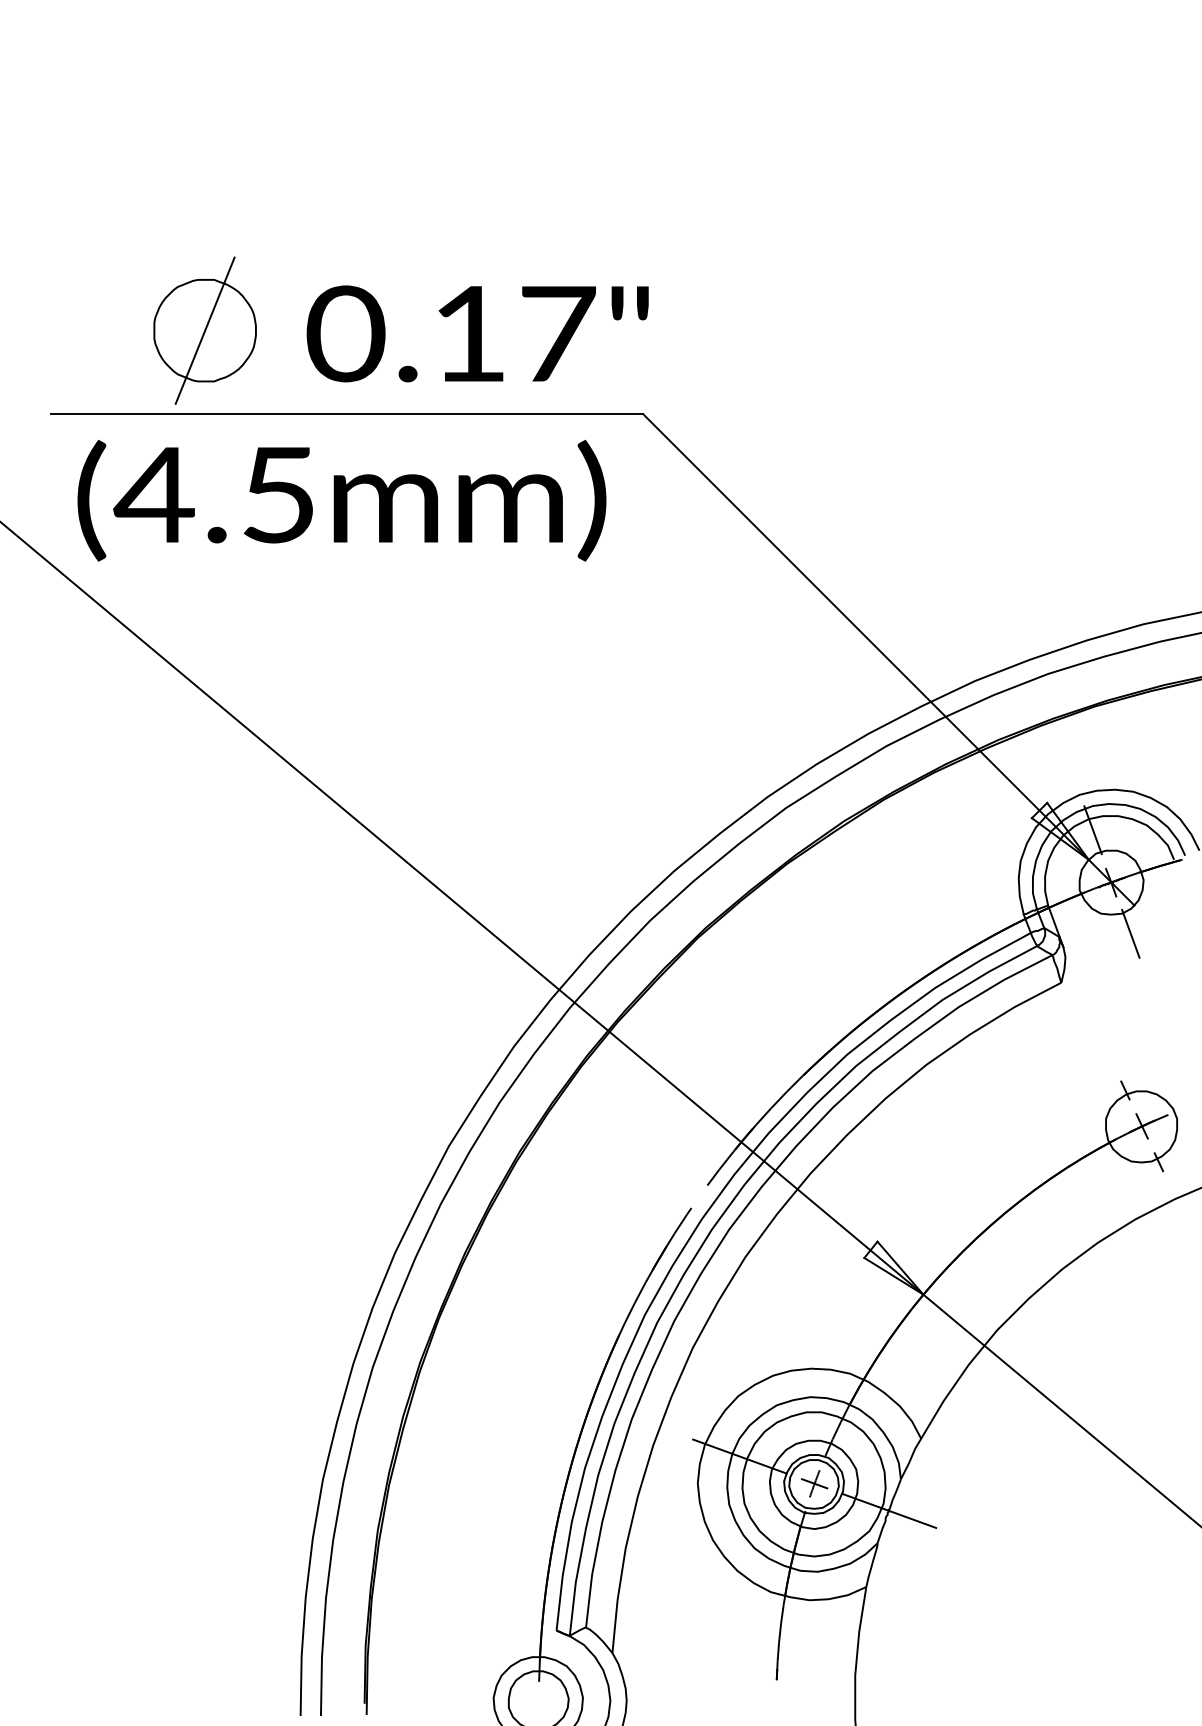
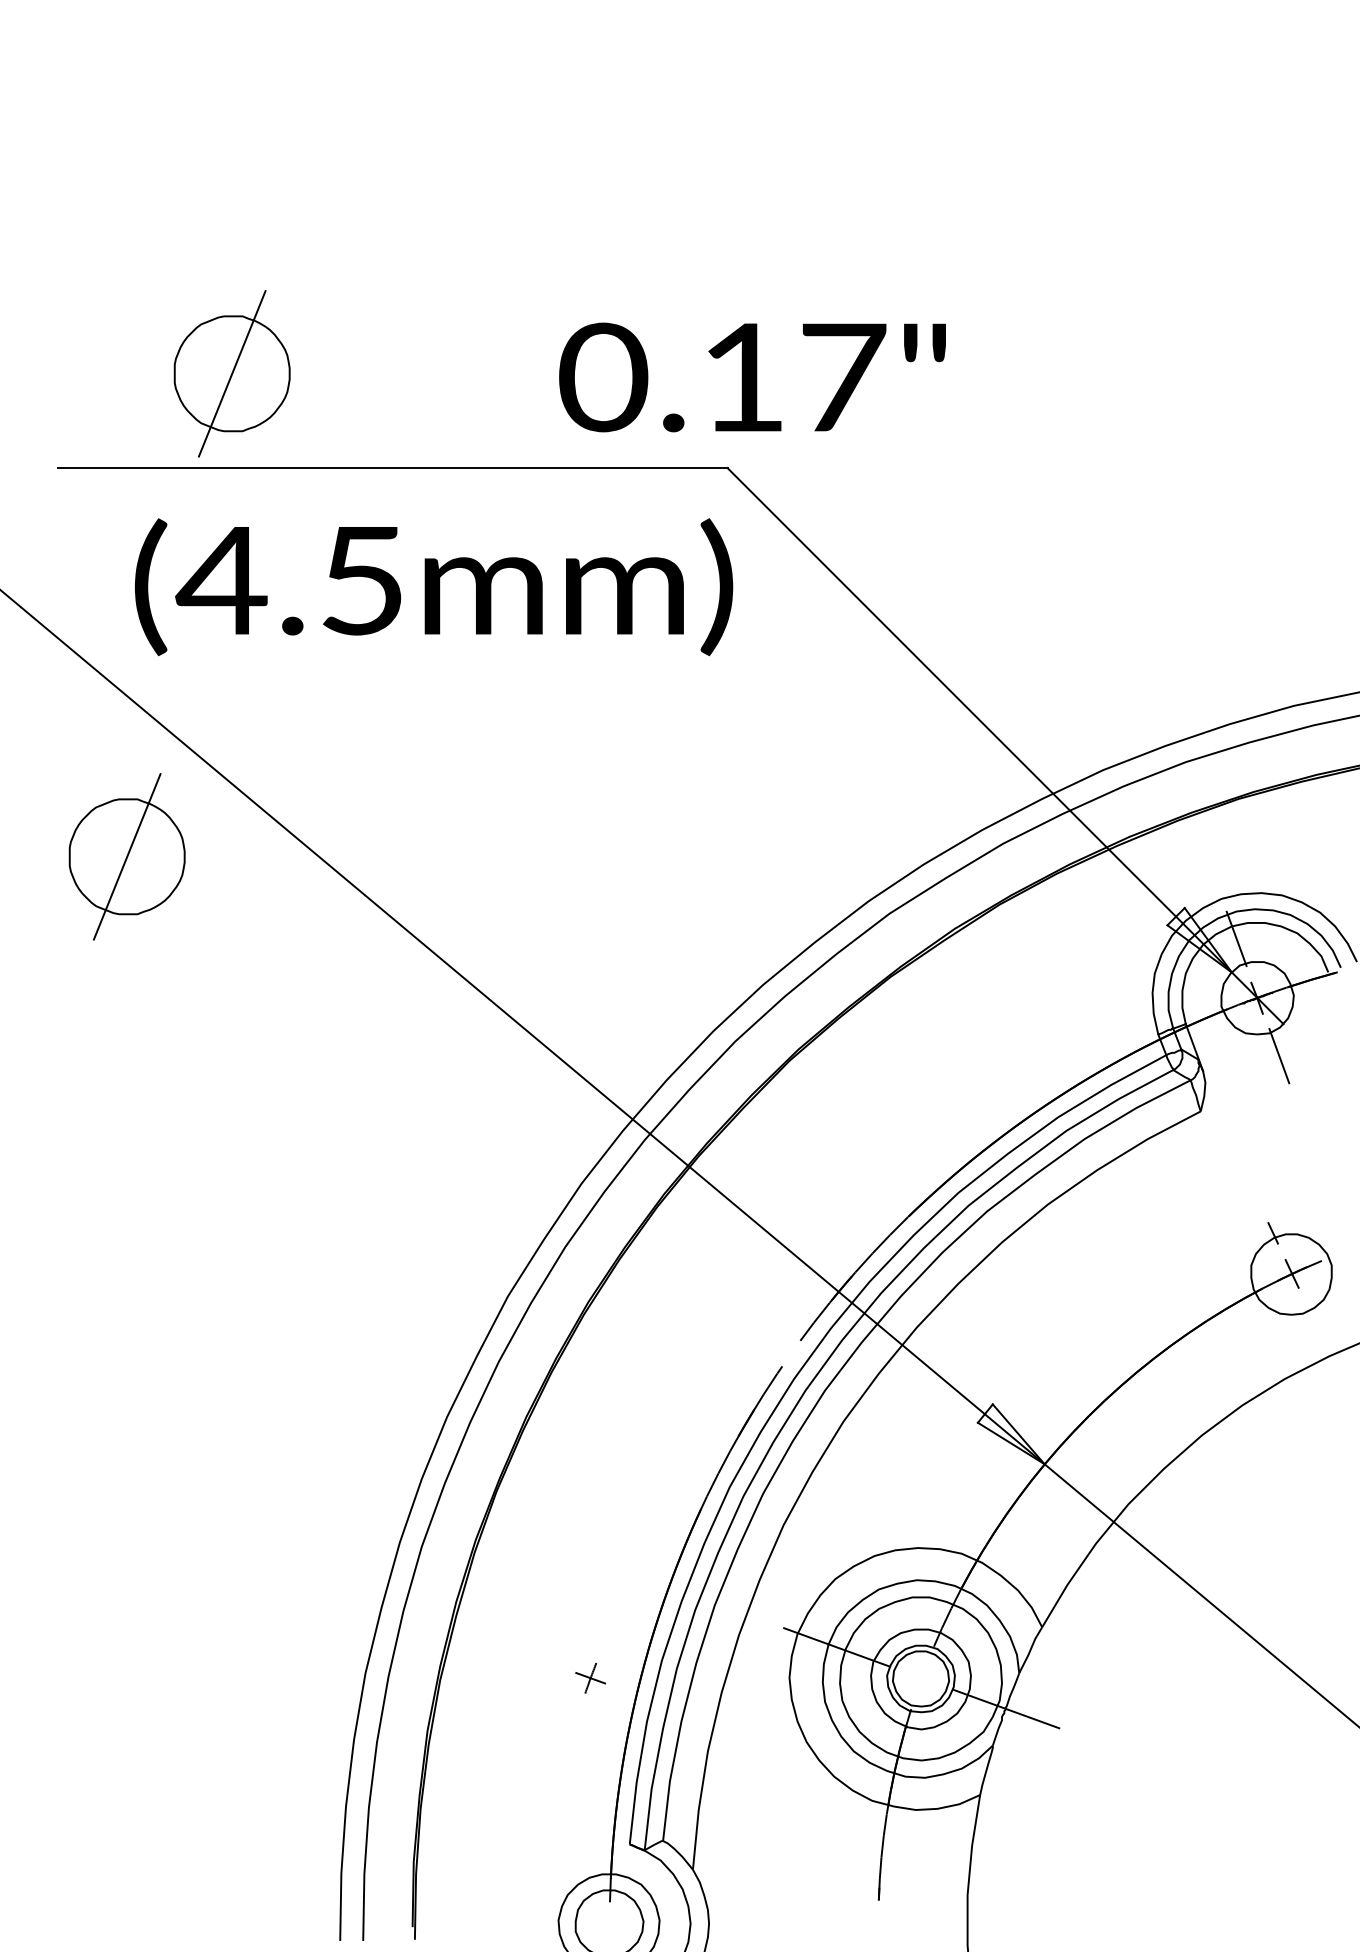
text: (477, 333) -> (752, 377), moved
text: (341, 501) -> (433, 587), moved
part: (111, 757) -> (126, 856), added
line: (1158, 1162) -> (1310, 1314), removed
part: (814, 1483) -> (590, 1677), moved

